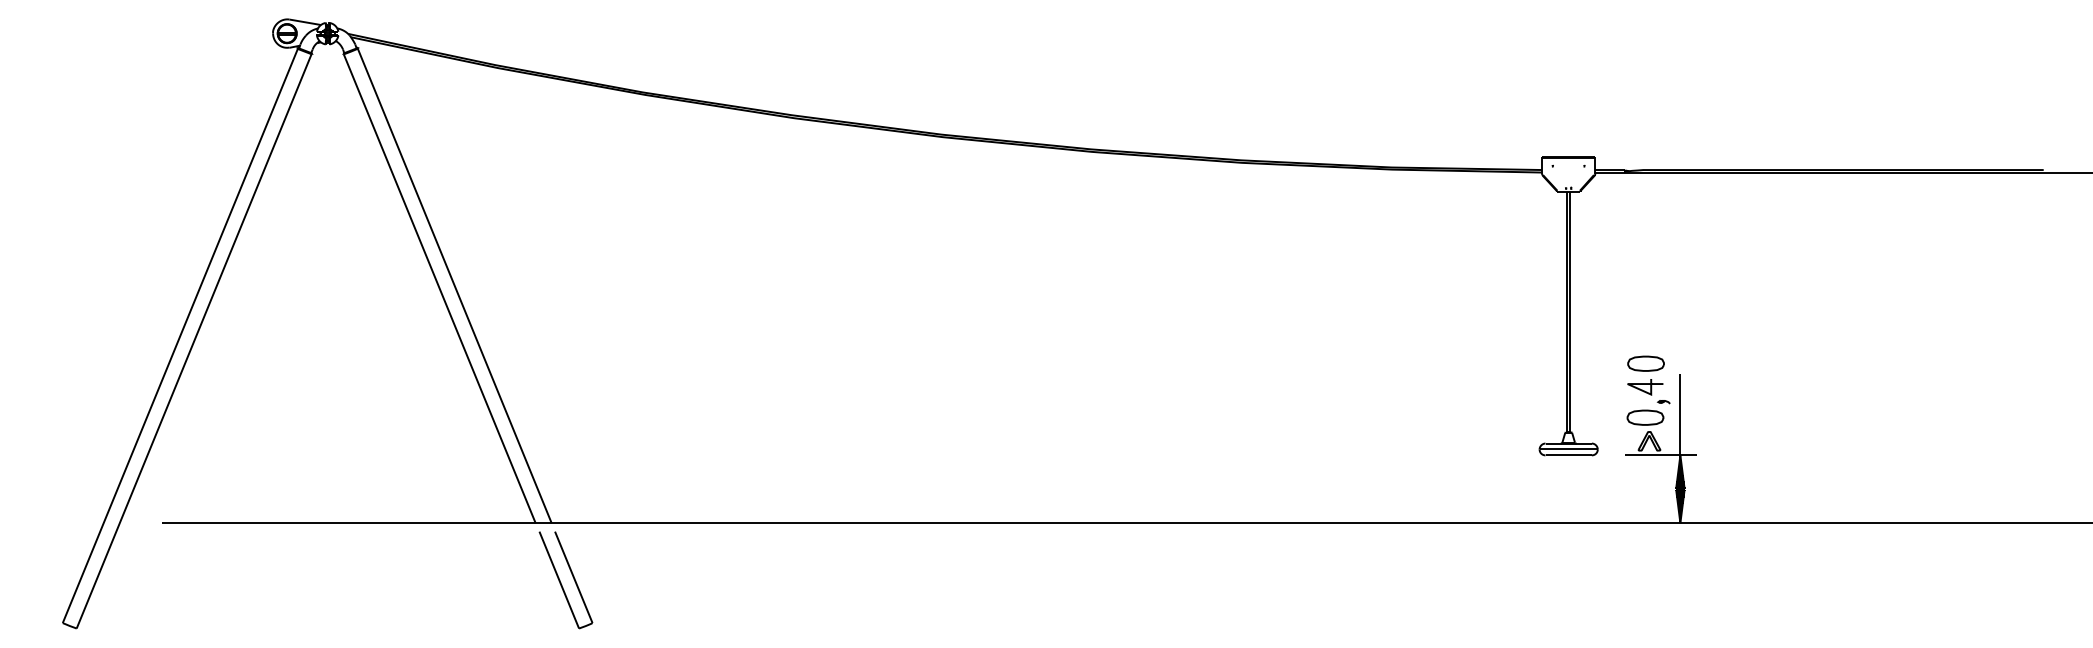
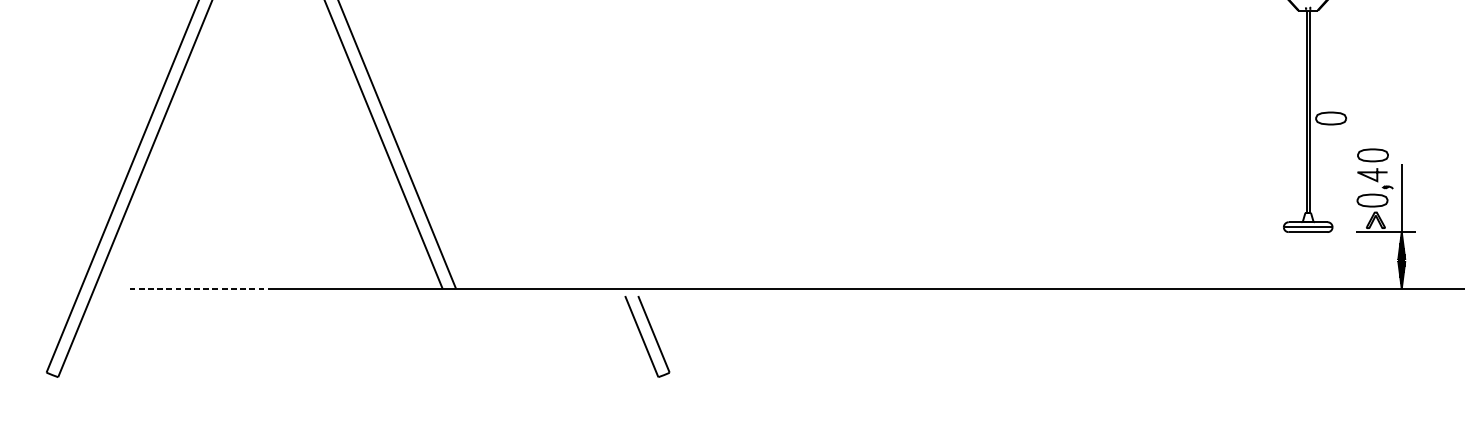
part: (1595, 319) -> (1330, 118), added
line: (245, 523) -> (199, 289), solid -> dashed
part: (565, 580) -> (647, 336), moved

